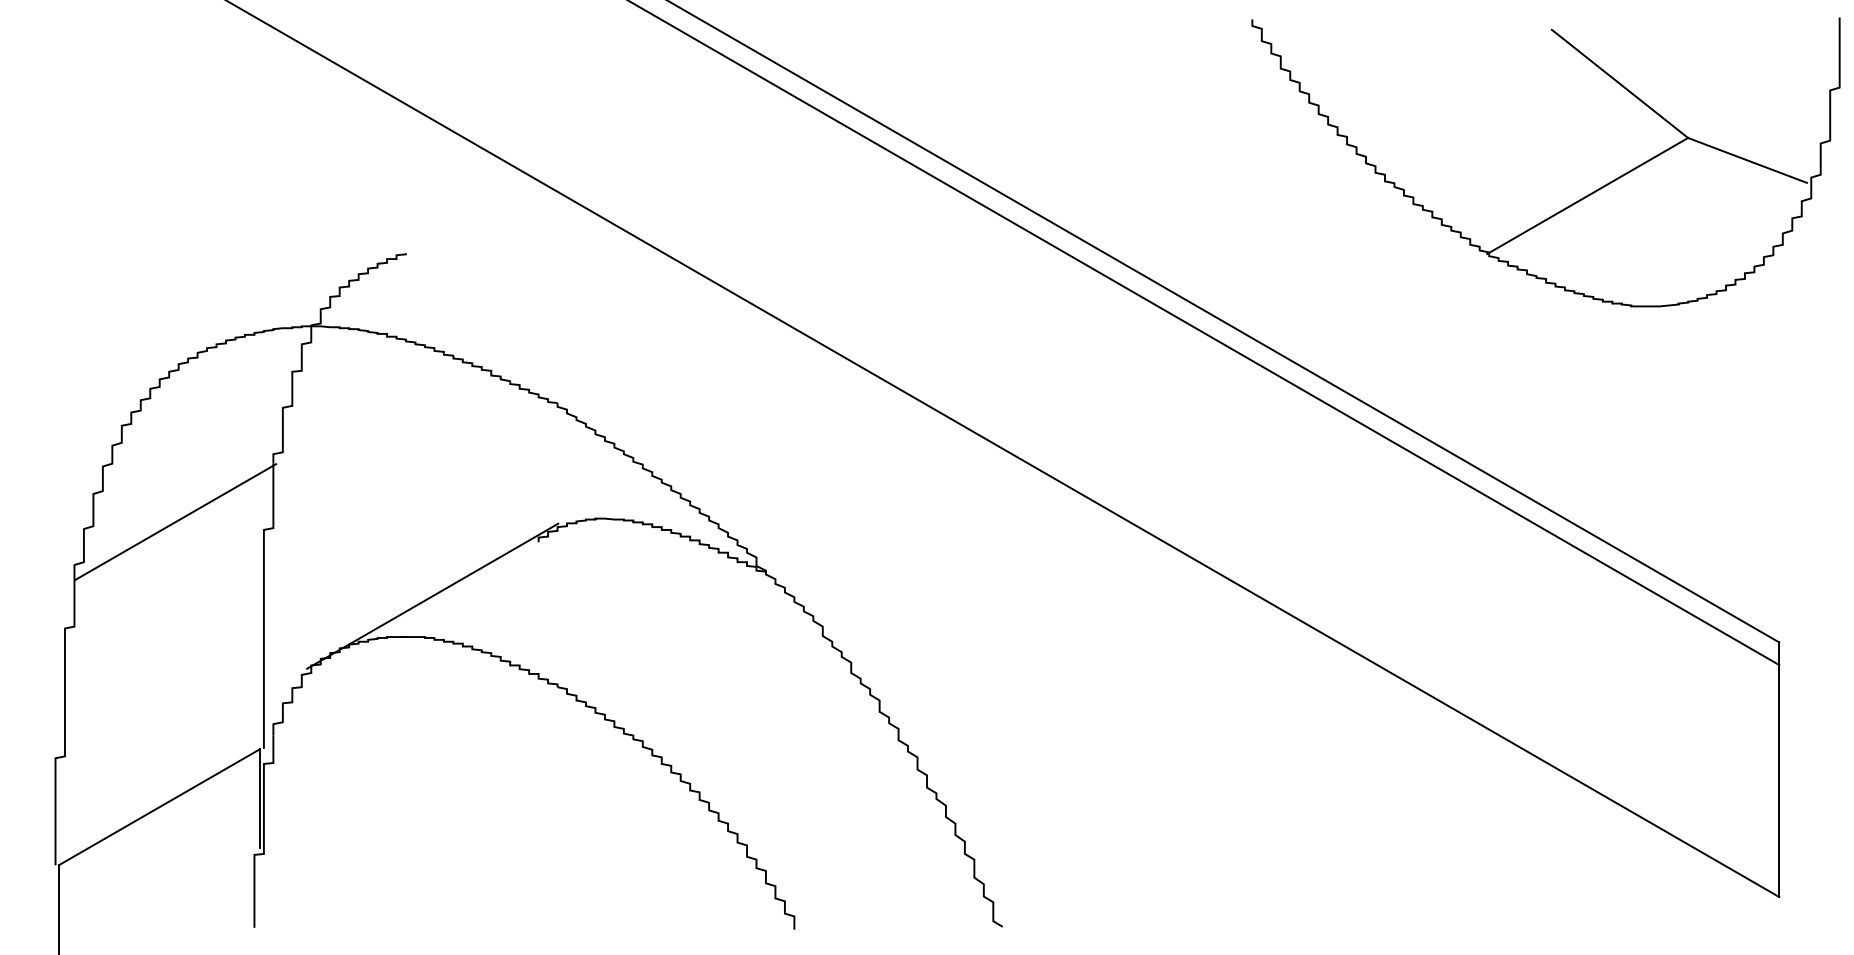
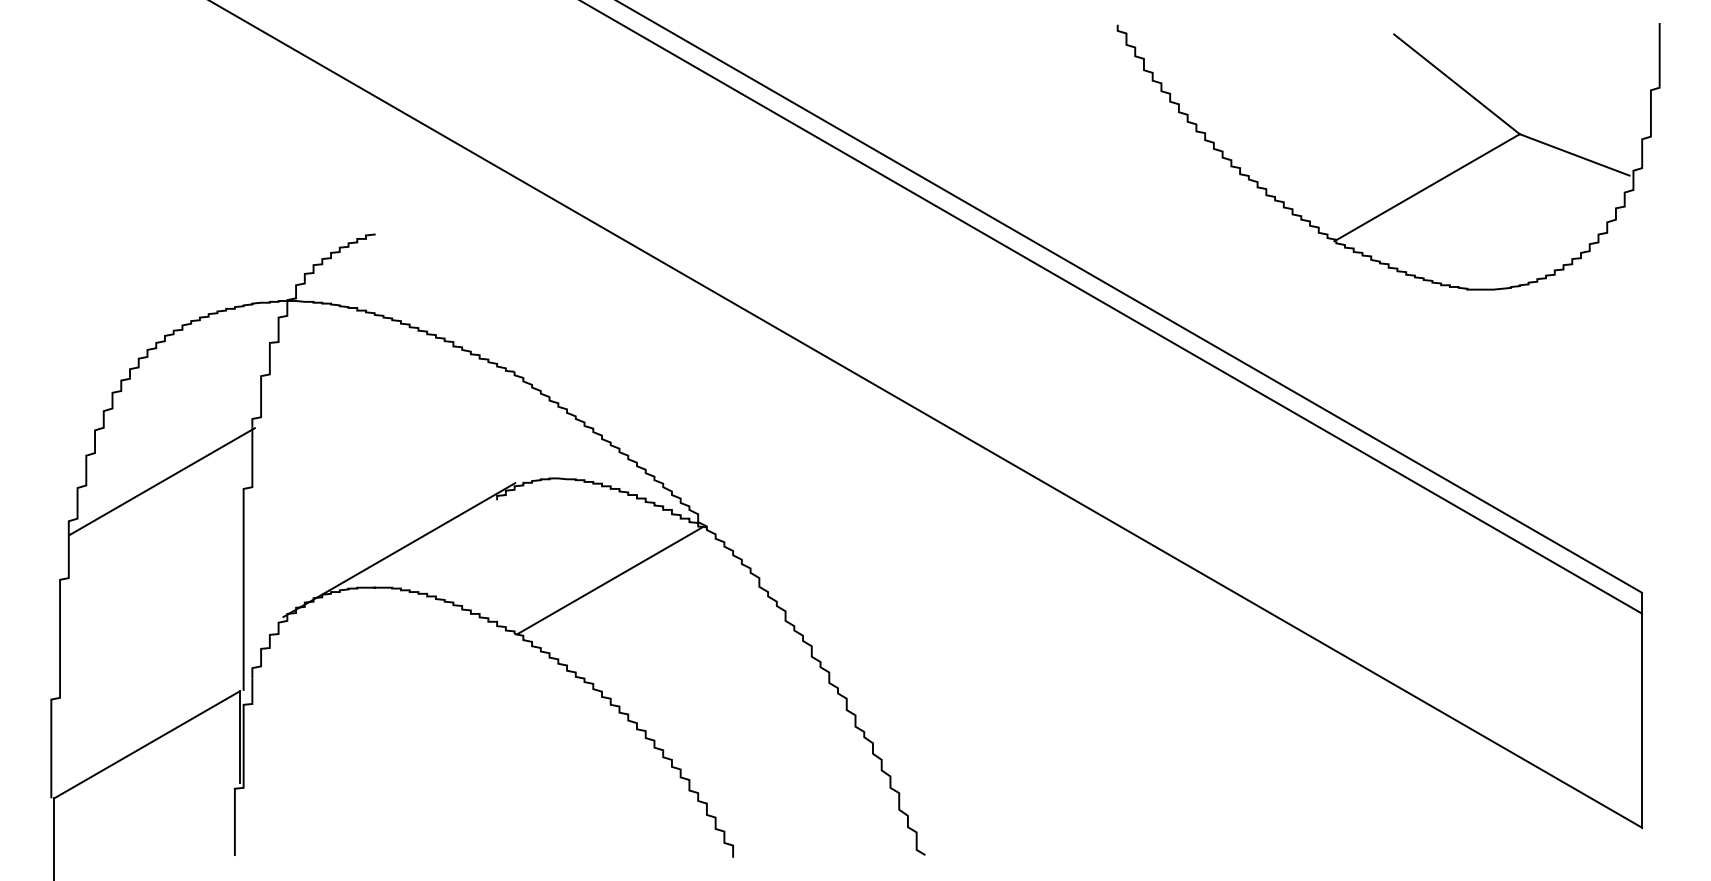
part: (1568, 205) -> (1409, 196), moved
line: (660, 629) -> (609, 580), added

